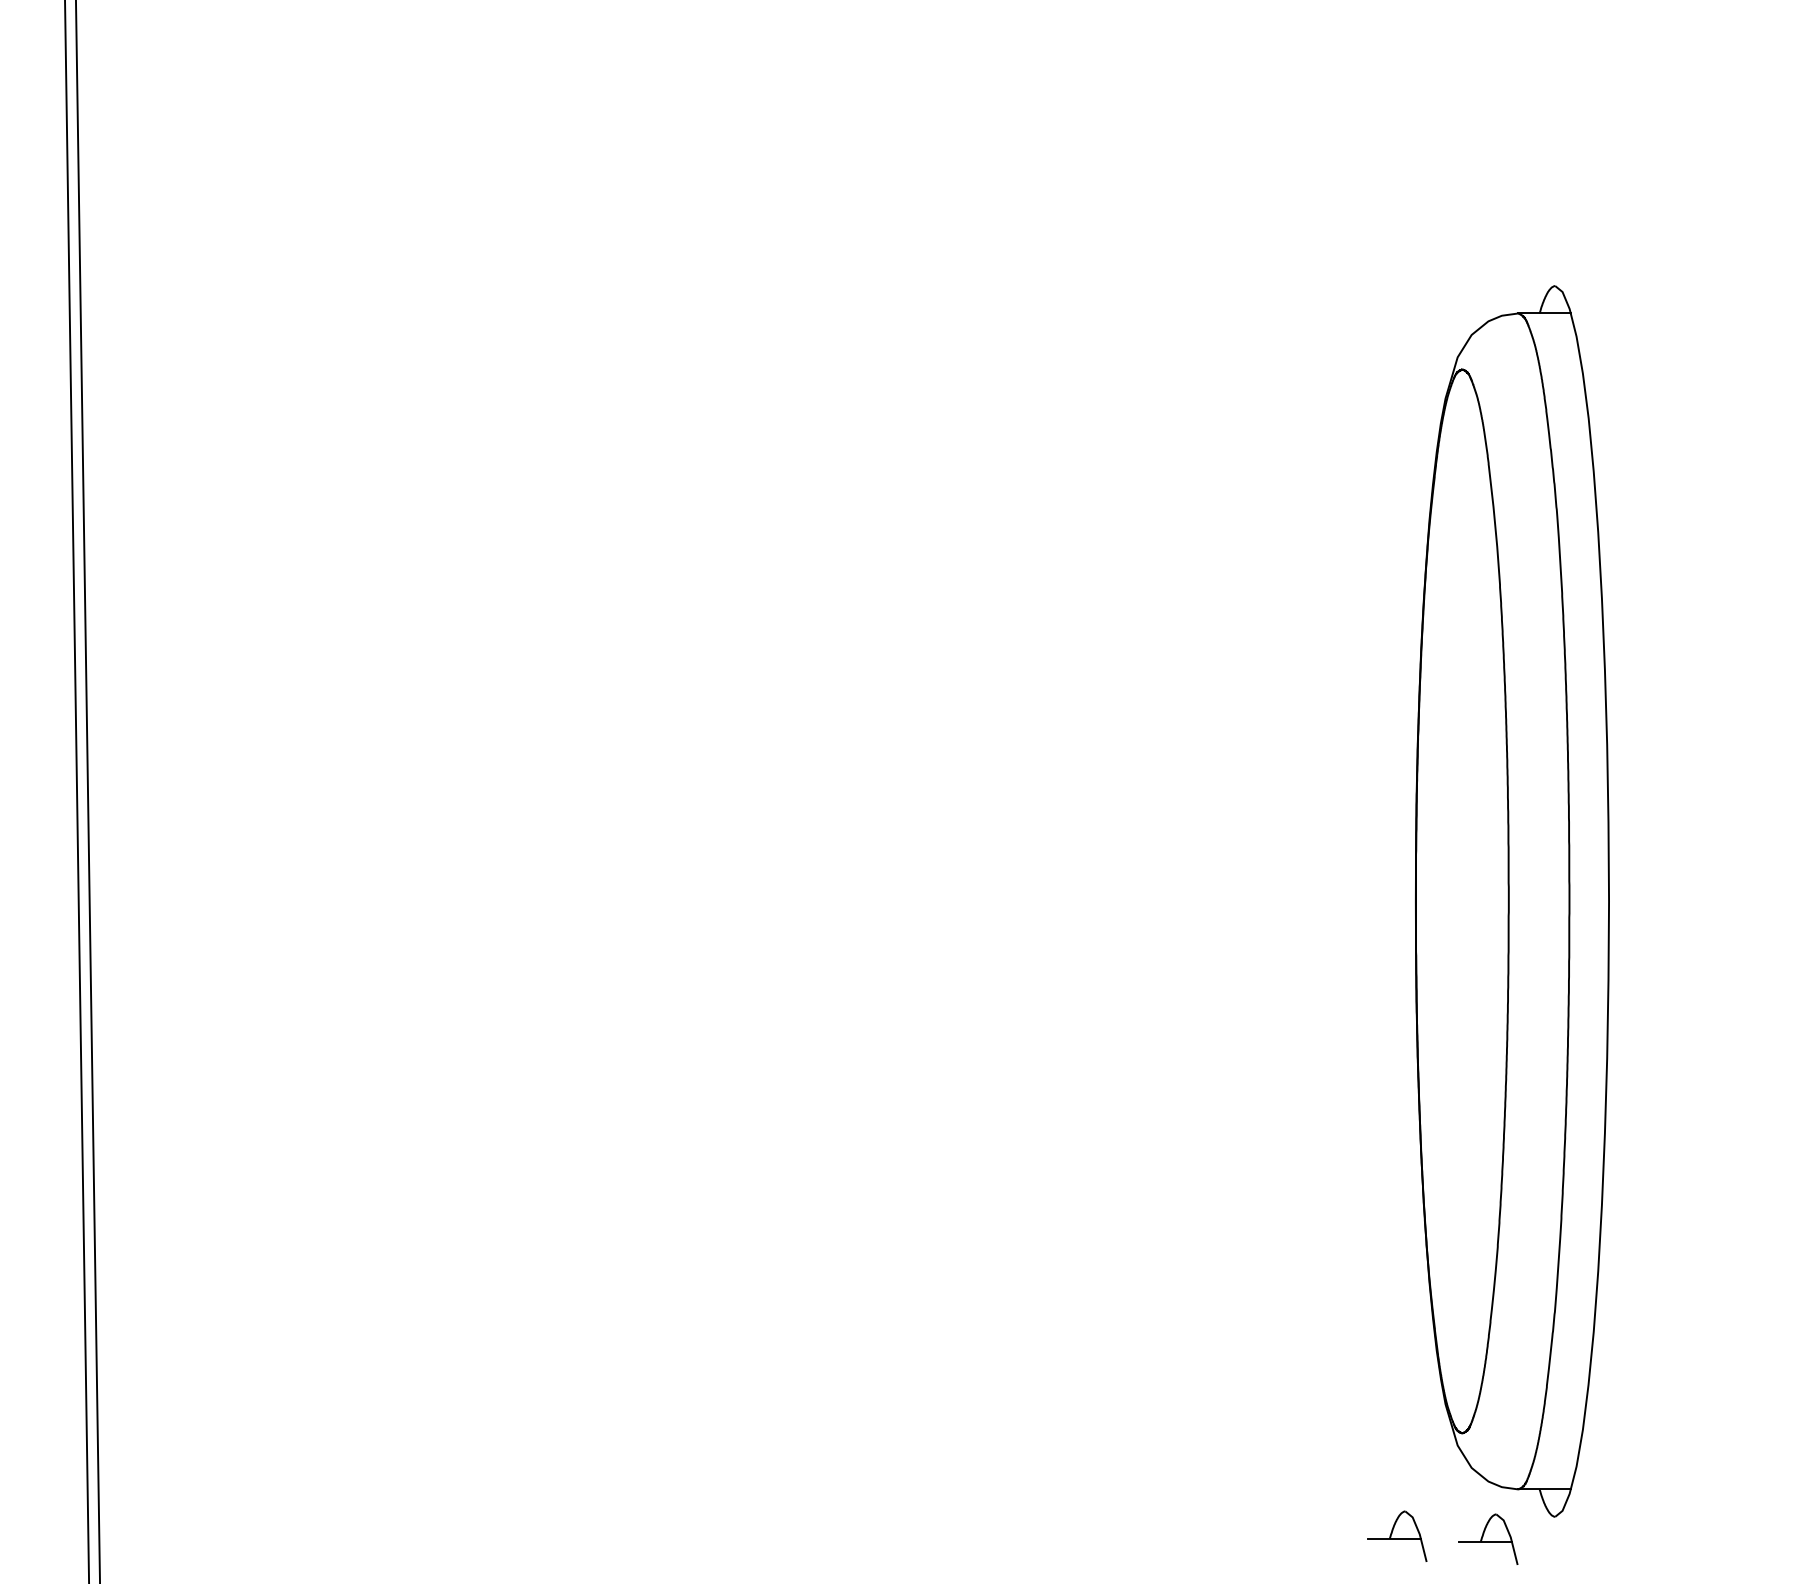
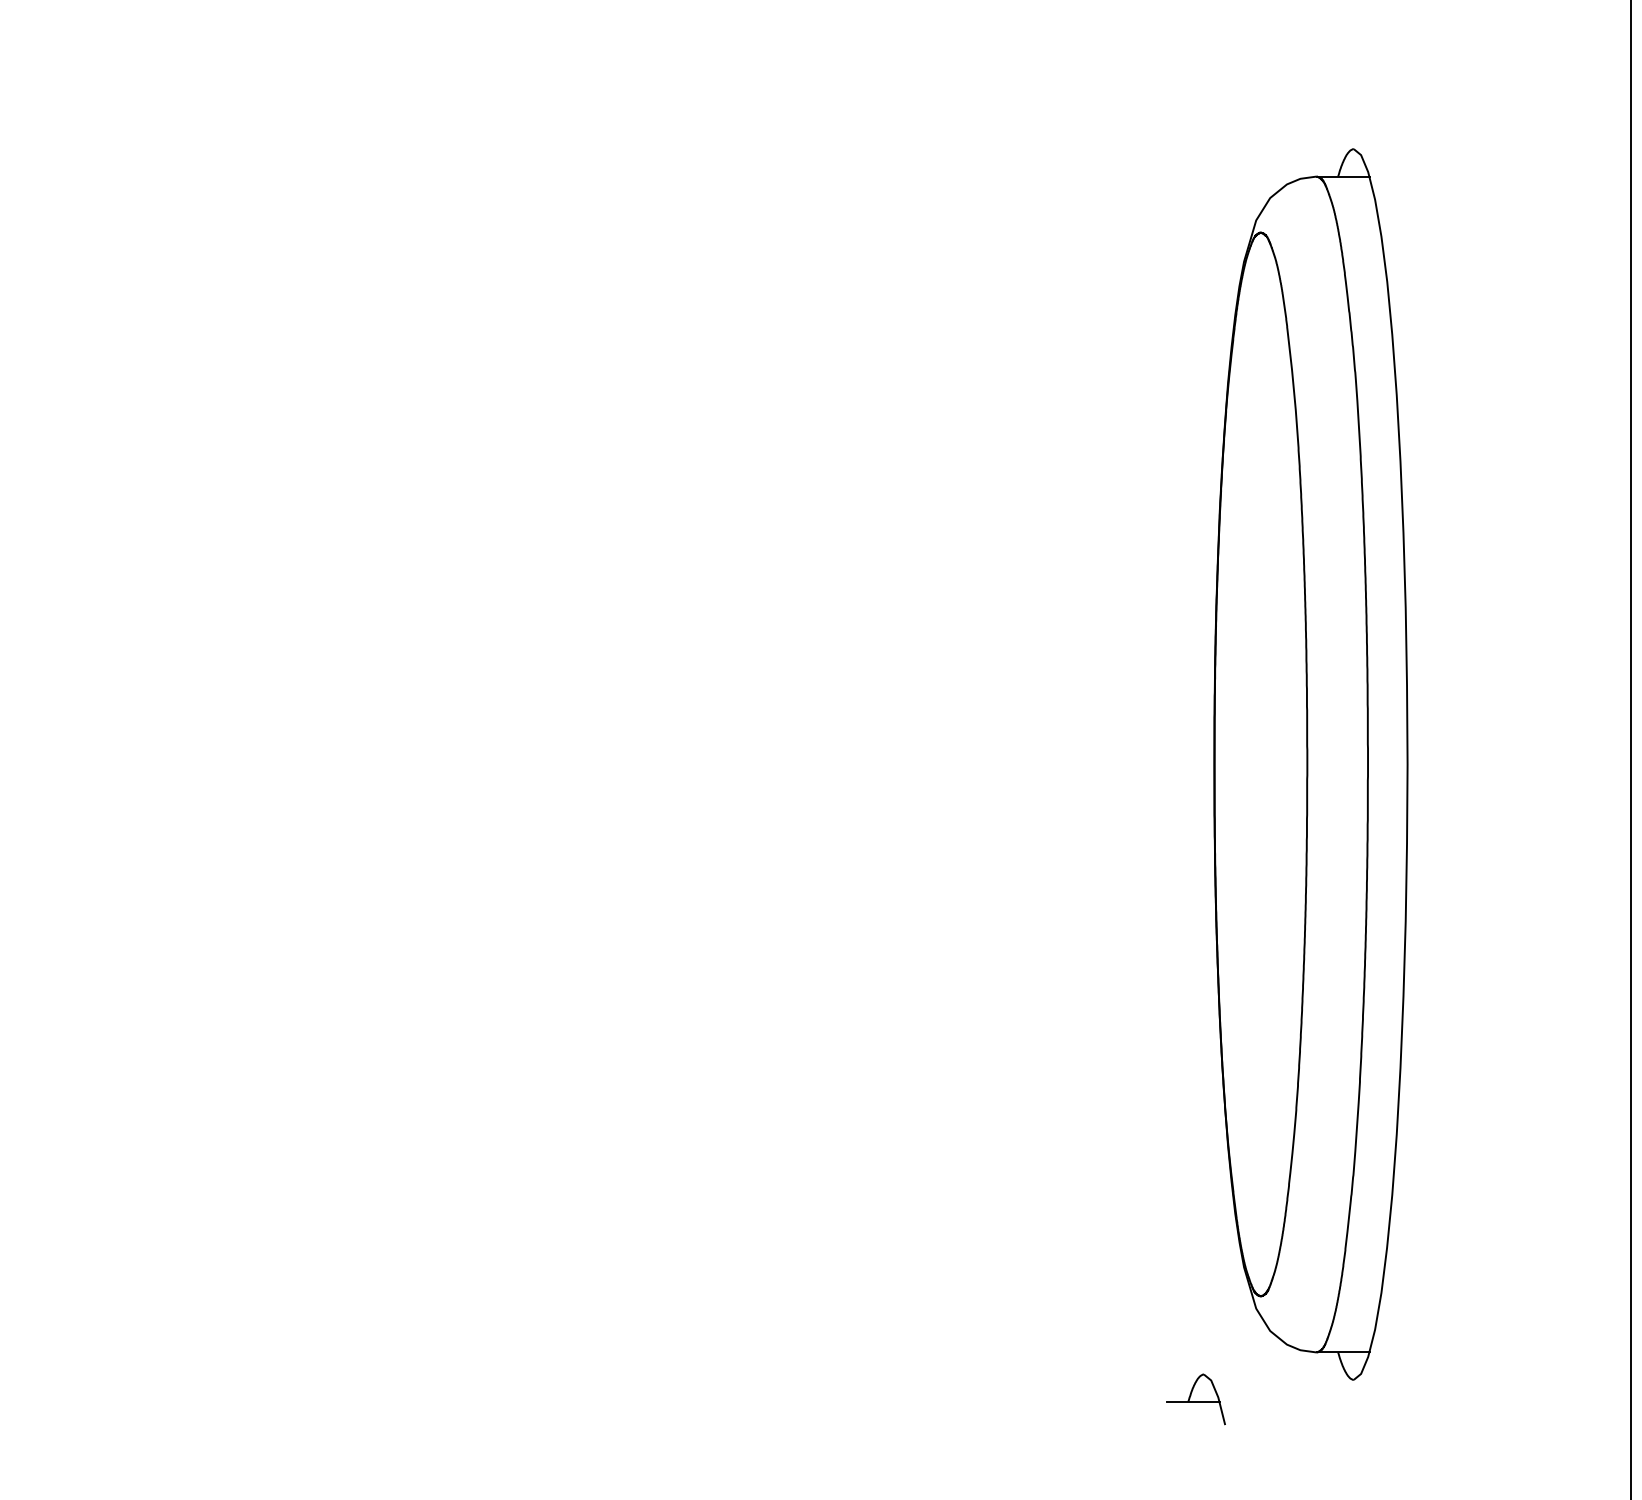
part: (1488, 1538) -> (1287, 1401), removed

